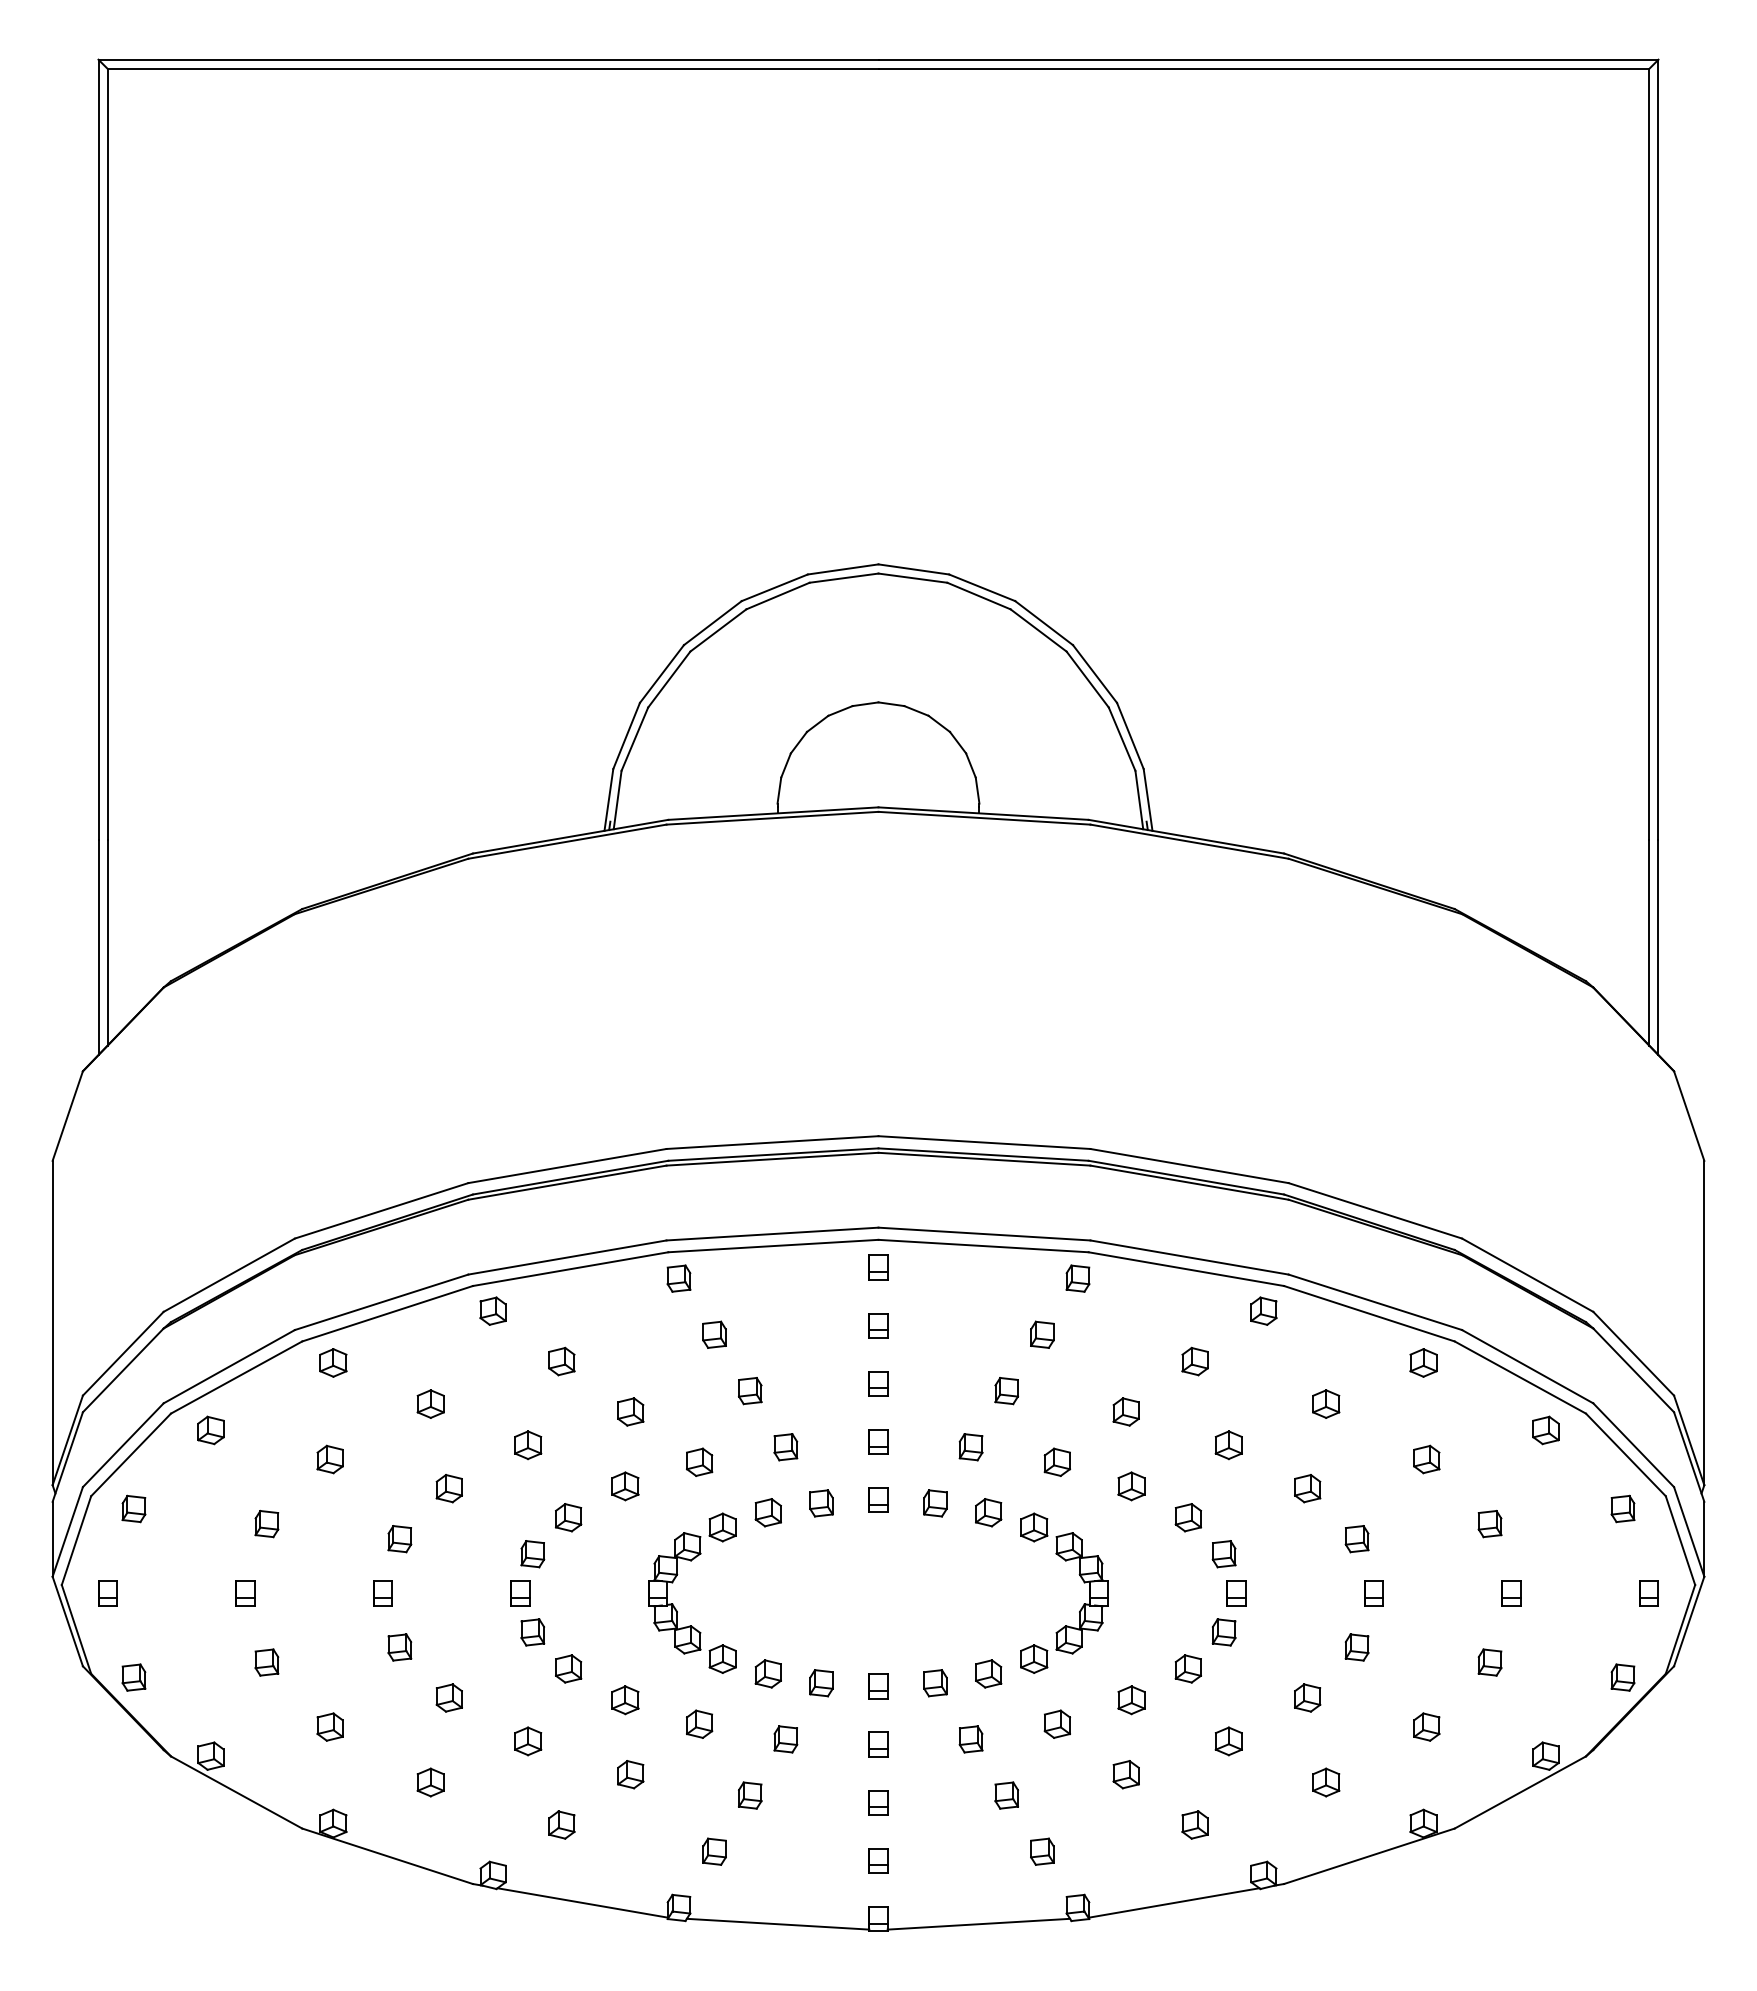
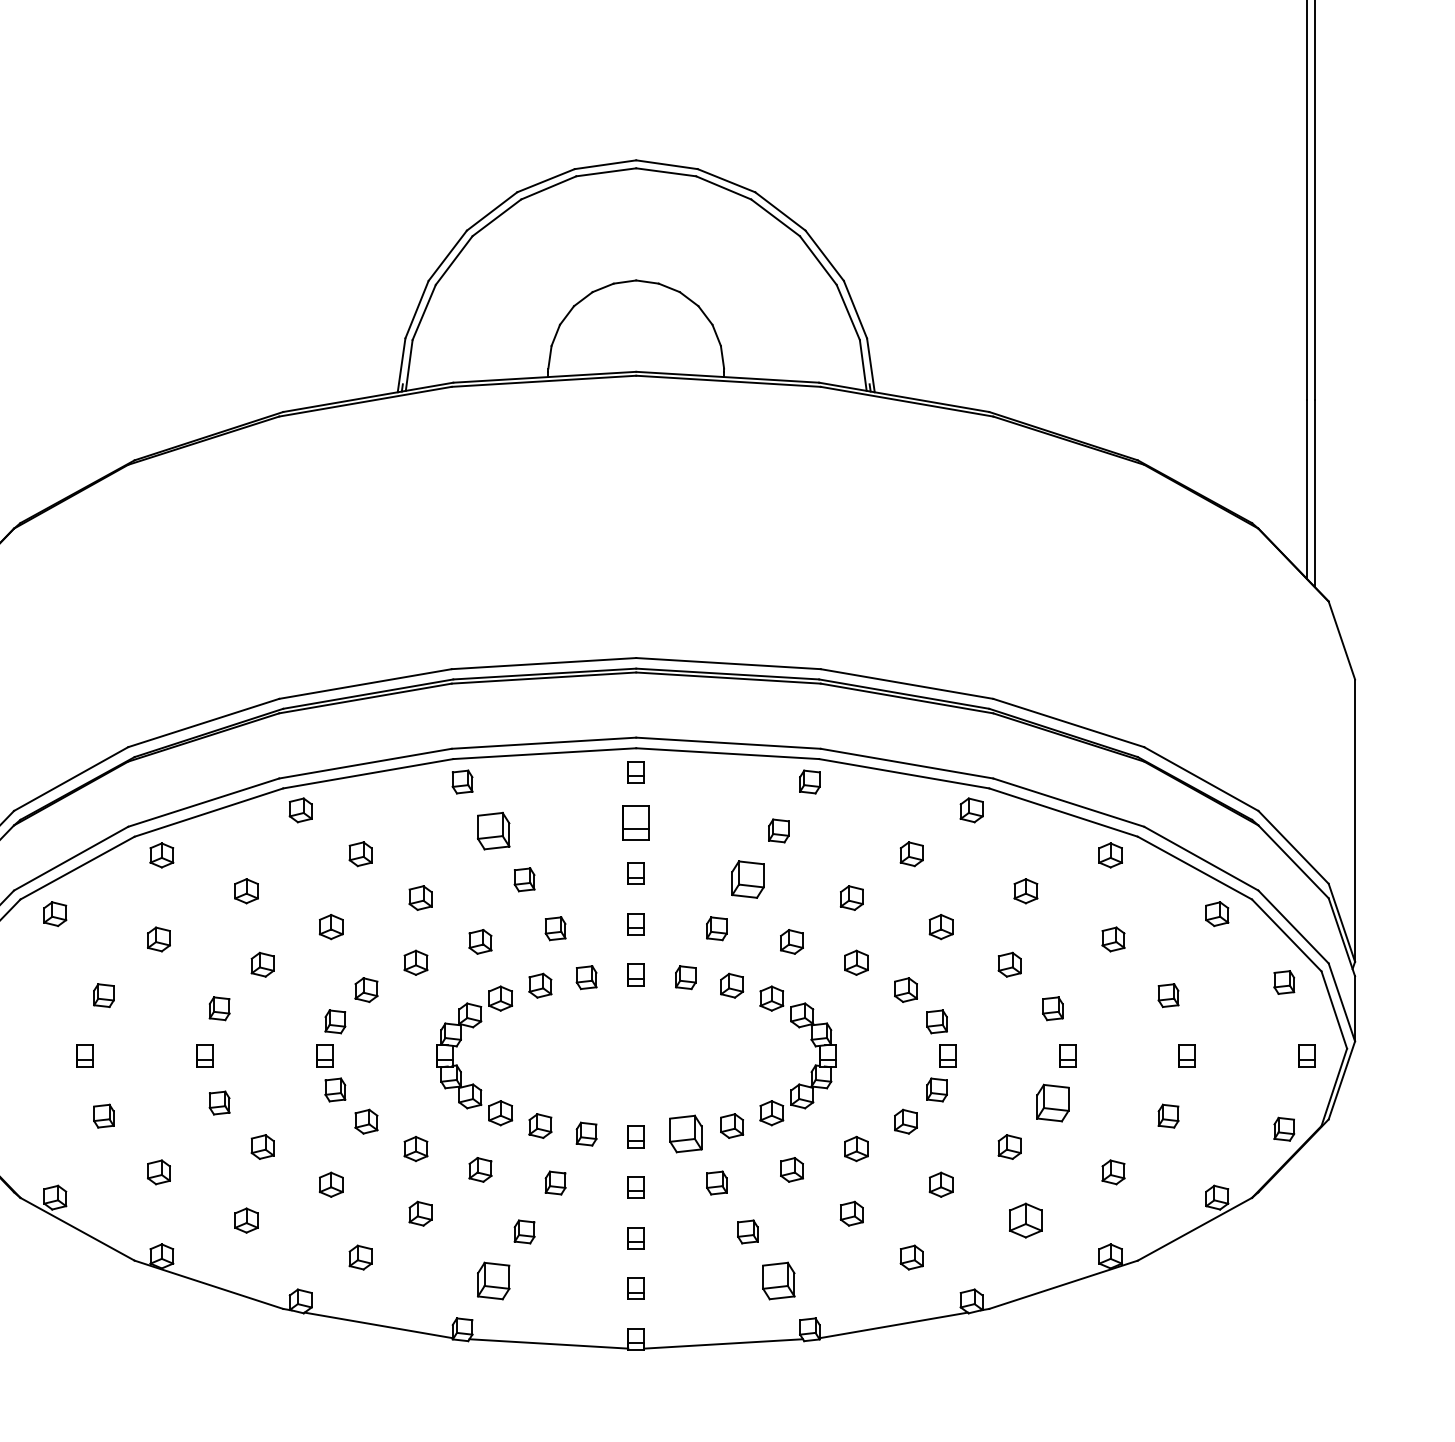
part: (878, 1325) -> (636, 822), size x1.6
part: (714, 1334) -> (493, 830), size x1.6
part: (1006, 1391) -> (747, 880), size x1.6
part: (1356, 1647) -> (1052, 1103), size x1.6
part: (935, 1683) -> (685, 1134), size x1.6
part: (1326, 1782) -> (1026, 1220), size x1.4
part: (714, 1851) -> (493, 1280), size x1.6
part: (1042, 1851) -> (779, 1280), size x1.6

